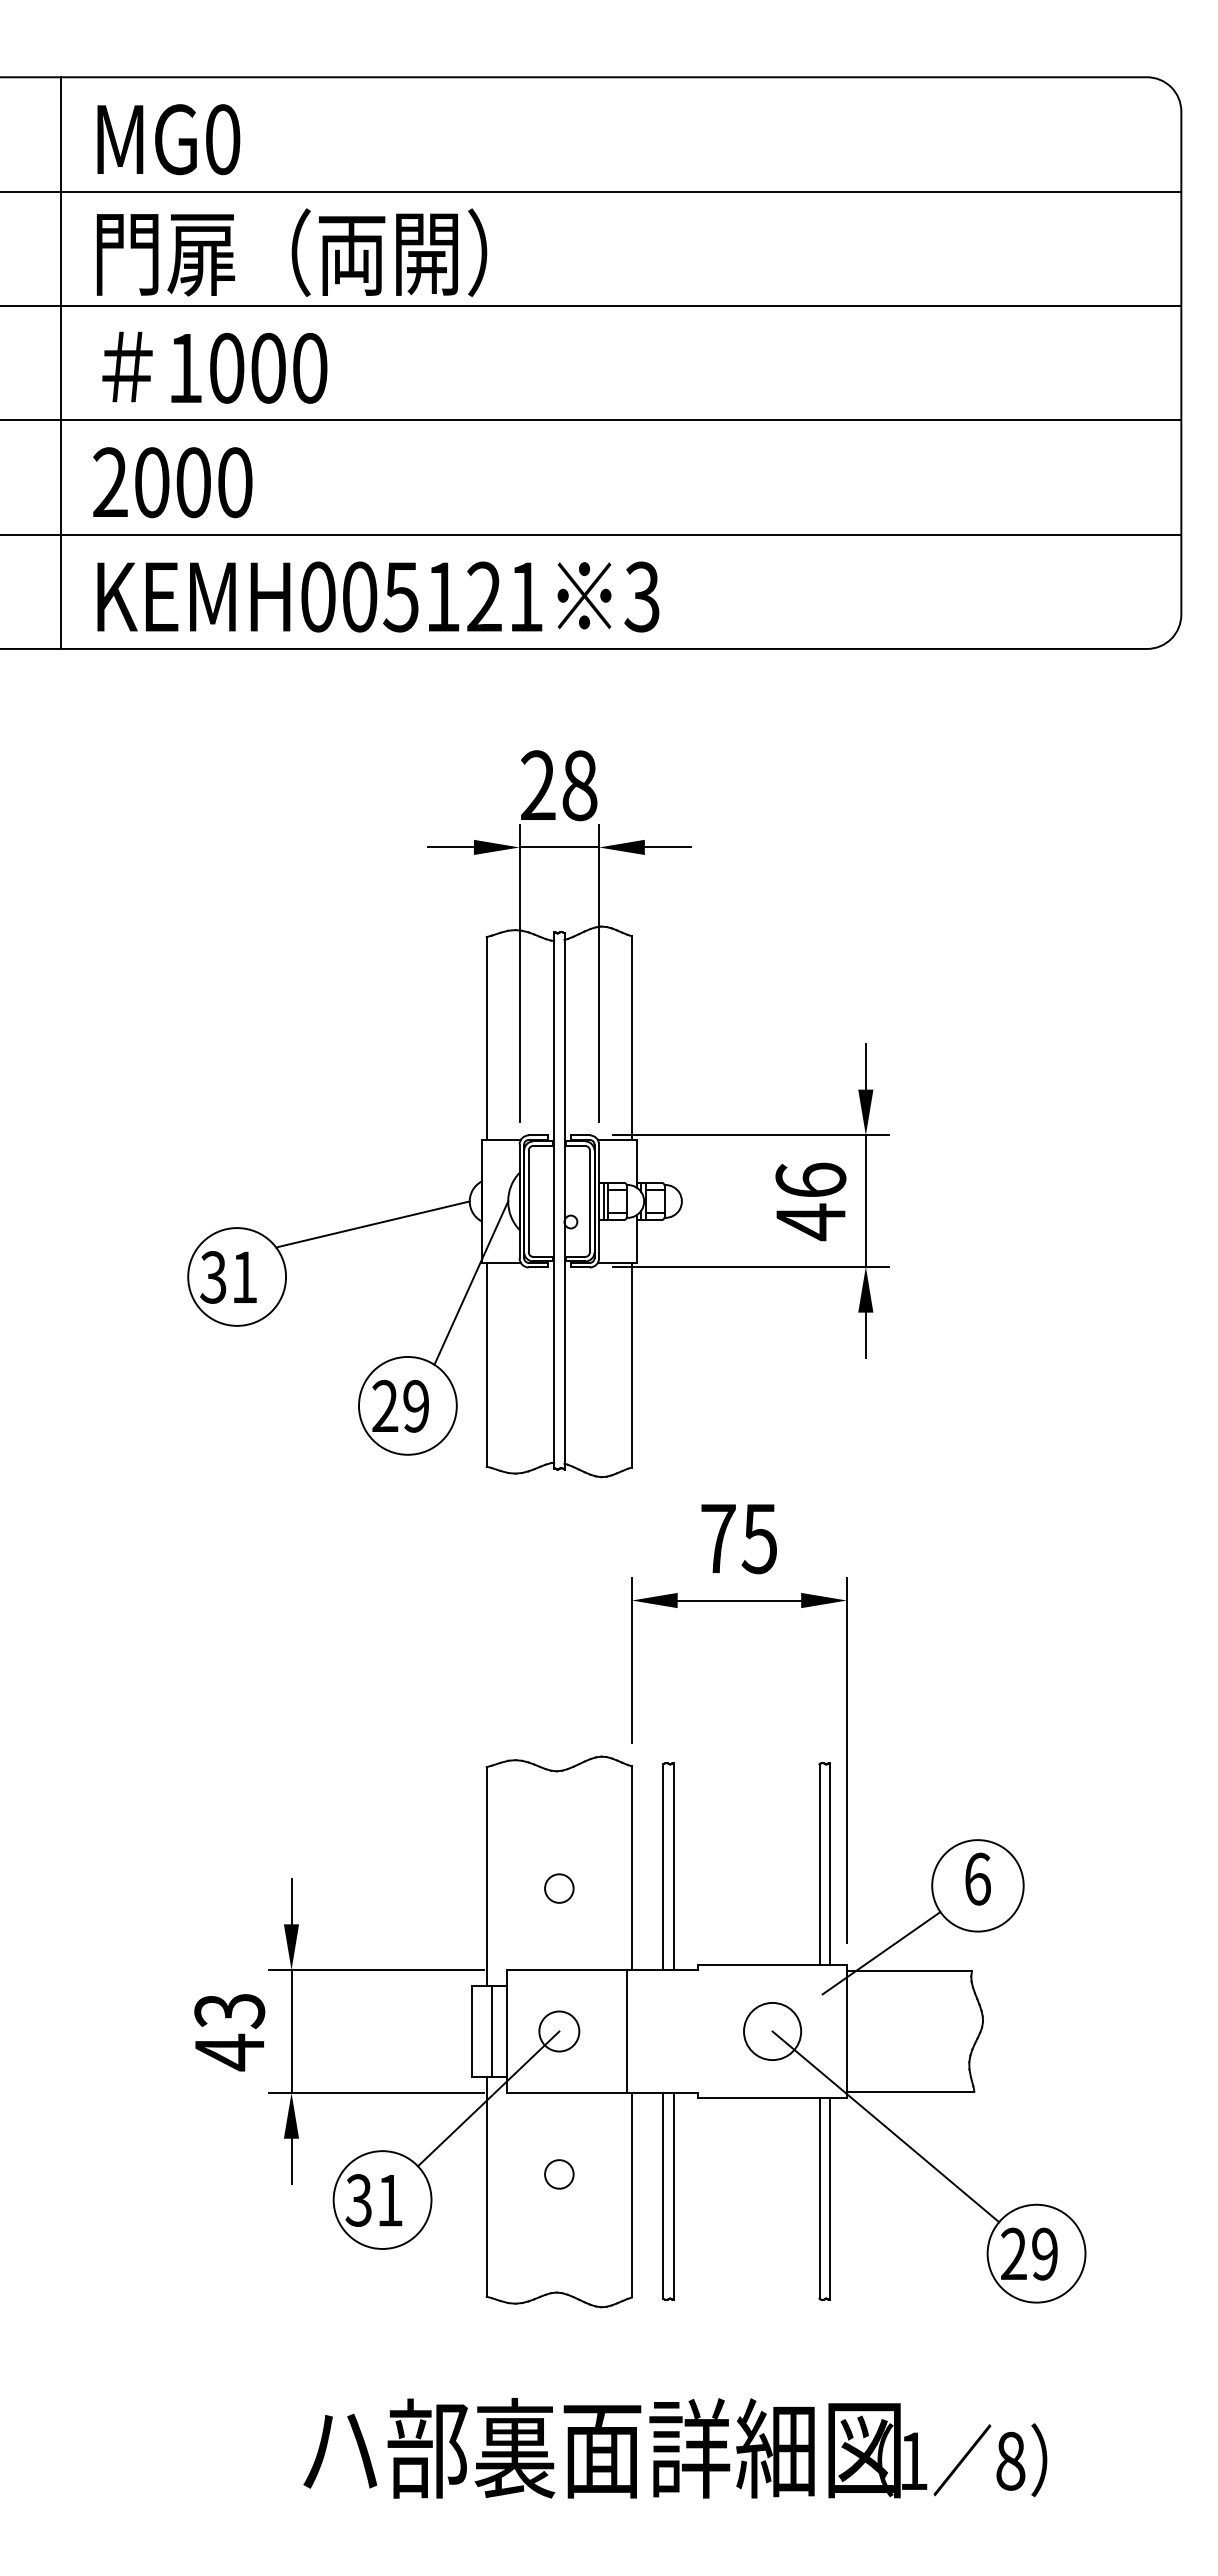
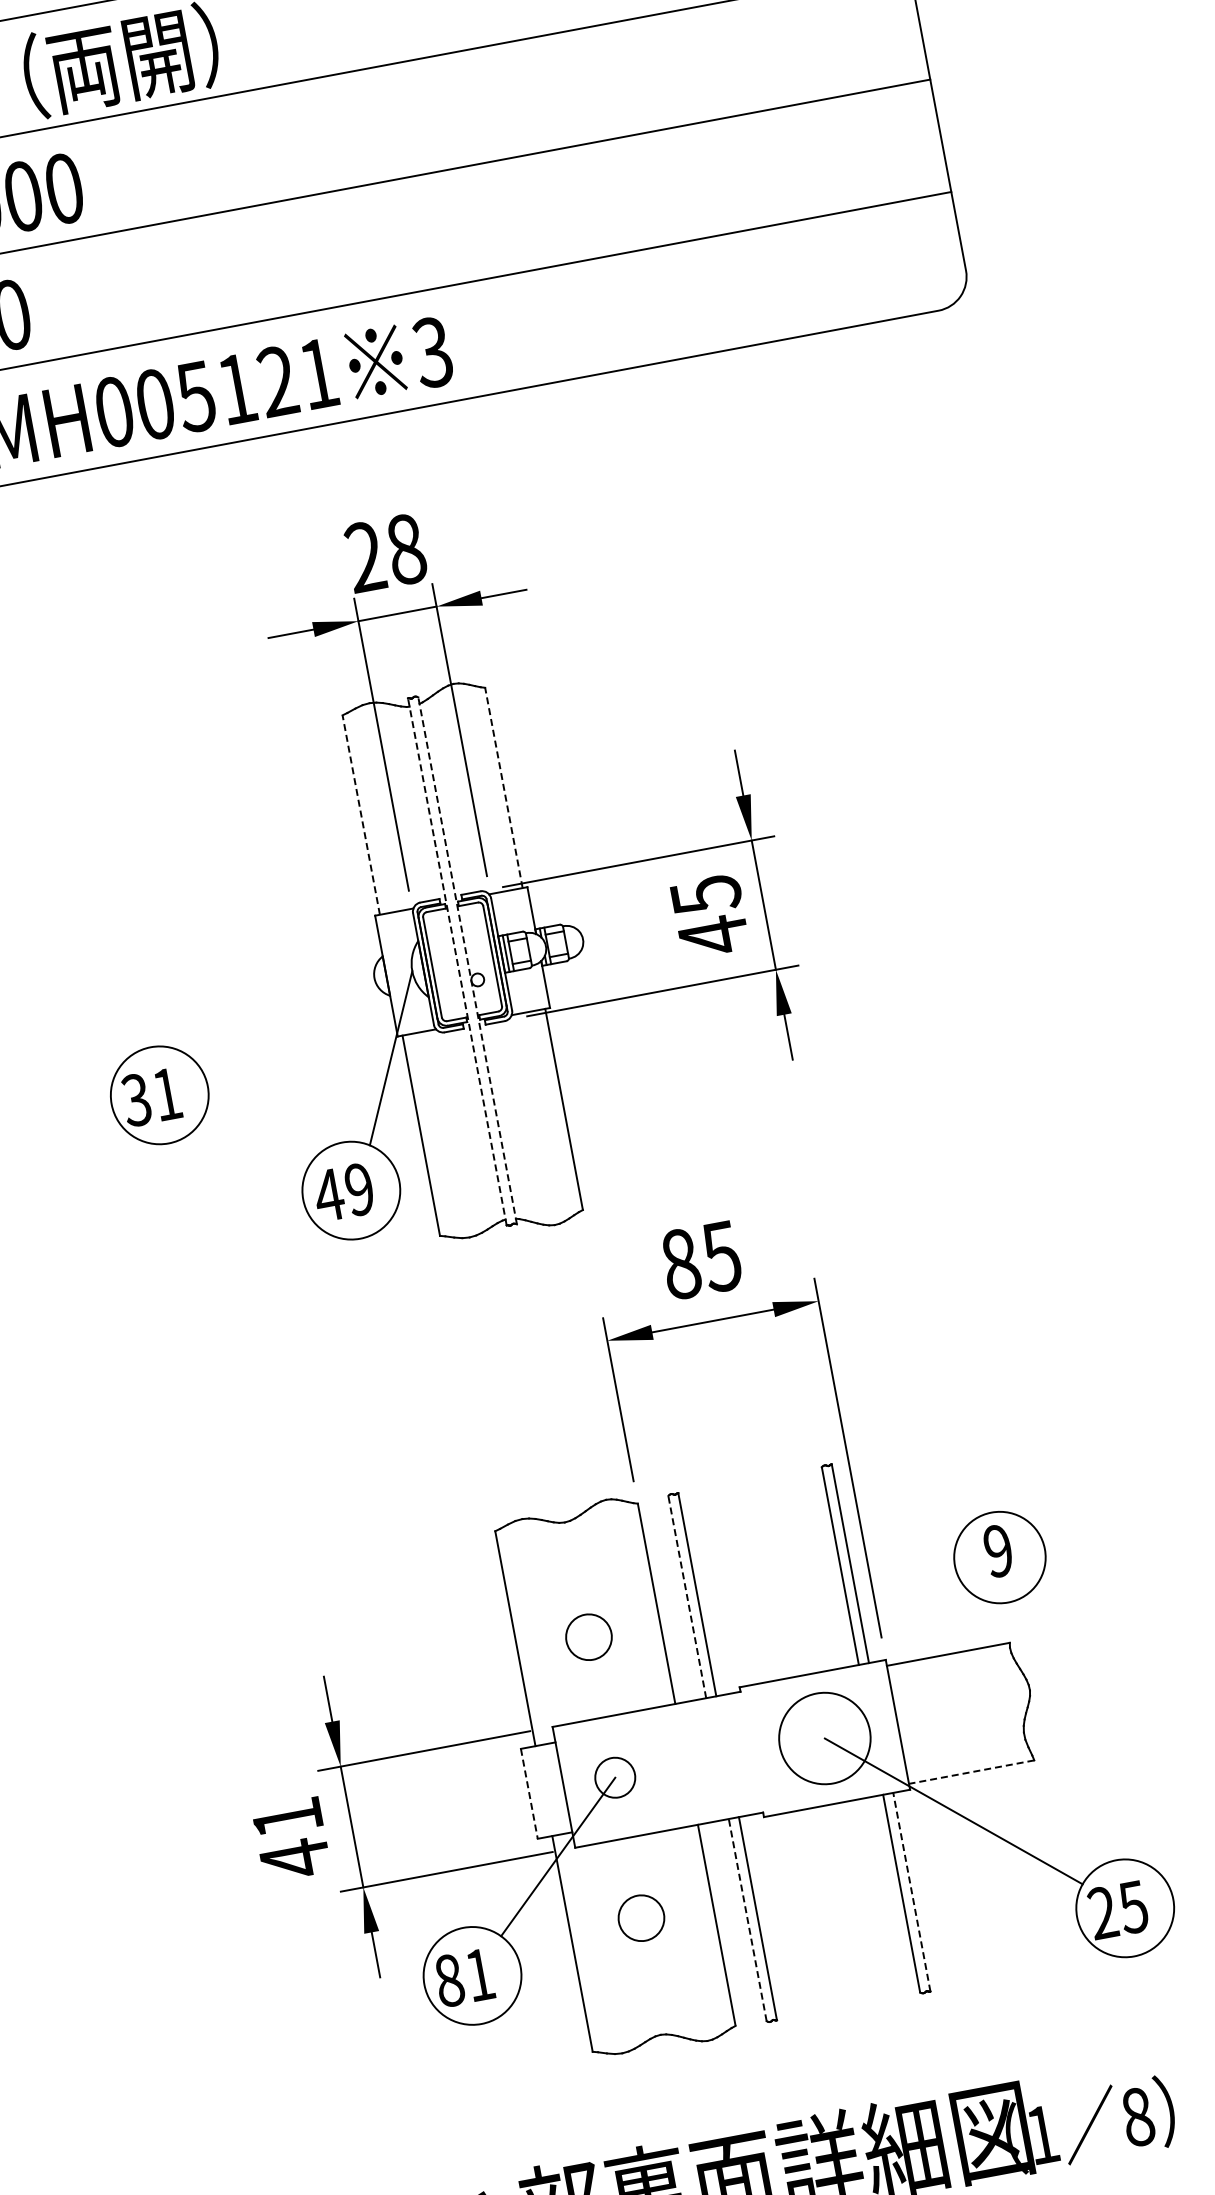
line: (486, 1038) -> (361, 815), solid -> dashed
line: (631, 1038) -> (503, 788), solid -> dashed
text: (810, 1180) -> (705, 895), 46 -> 45
line: (554, 1200) -> (457, 961), solid -> dashed
line: (564, 1200) -> (467, 959), solid -> dashed
line: (372, 1224) -> (283, 1018), removed
text: (385, 1405) -> (329, 1194), 29 -> 49
text: (718, 1538) -> (681, 1263), 75 -> 85
line: (663, 1867) -> (687, 1597), solid -> dashed
text: (977, 1878) -> (998, 1550), 6 -> 9
circle: (559, 1888) -> (589, 1637), size x1.6
line: (881, 1953) -> (917, 1641), removed
text: (229, 2011) -> (287, 1818), 43 -> 41
line: (471, 2031) -> (528, 1793), solid -> dashed
line: (492, 2031) -> (549, 1790), removed
line: (626, 2031) -> (681, 1765), removed
circle: (772, 2031) -> (824, 1738), size x1.6
line: (910, 2091) -> (971, 1772), solid -> dashed
circle: (559, 2174) -> (641, 1918), size x1.6
line: (663, 2195) -> (747, 1919), solid -> dashed
line: (829, 2198) -> (911, 1892), solid -> dashed
text: (358, 2200) -> (448, 1980), 31 -> 81
text: (1044, 2253) -> (1132, 1906), 29 -> 25

